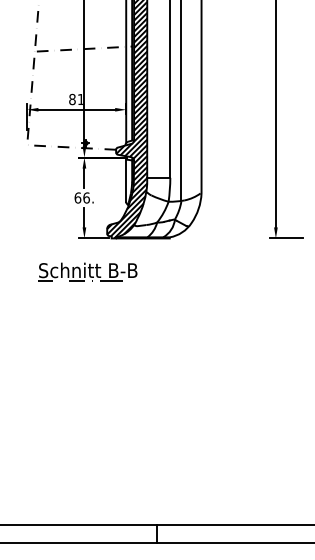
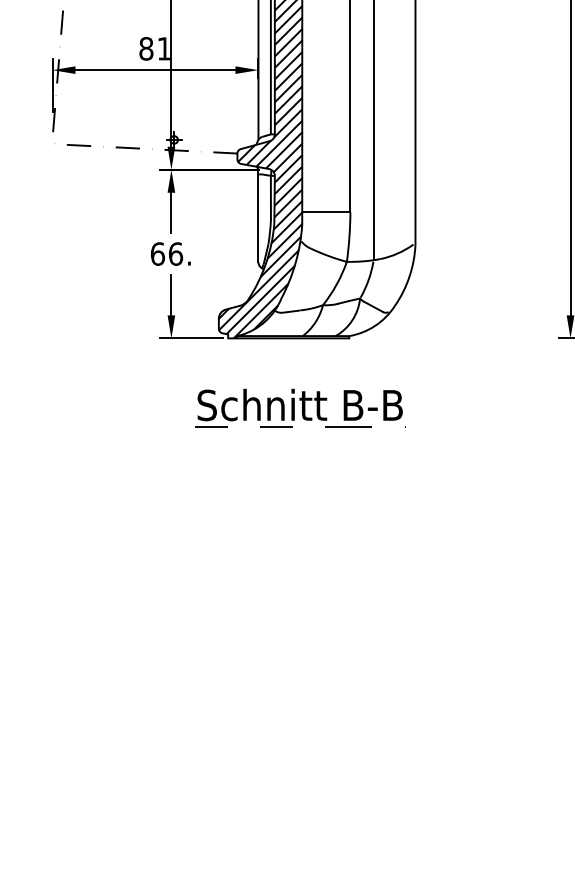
part: (87, 271) -> (298, 407), moved

